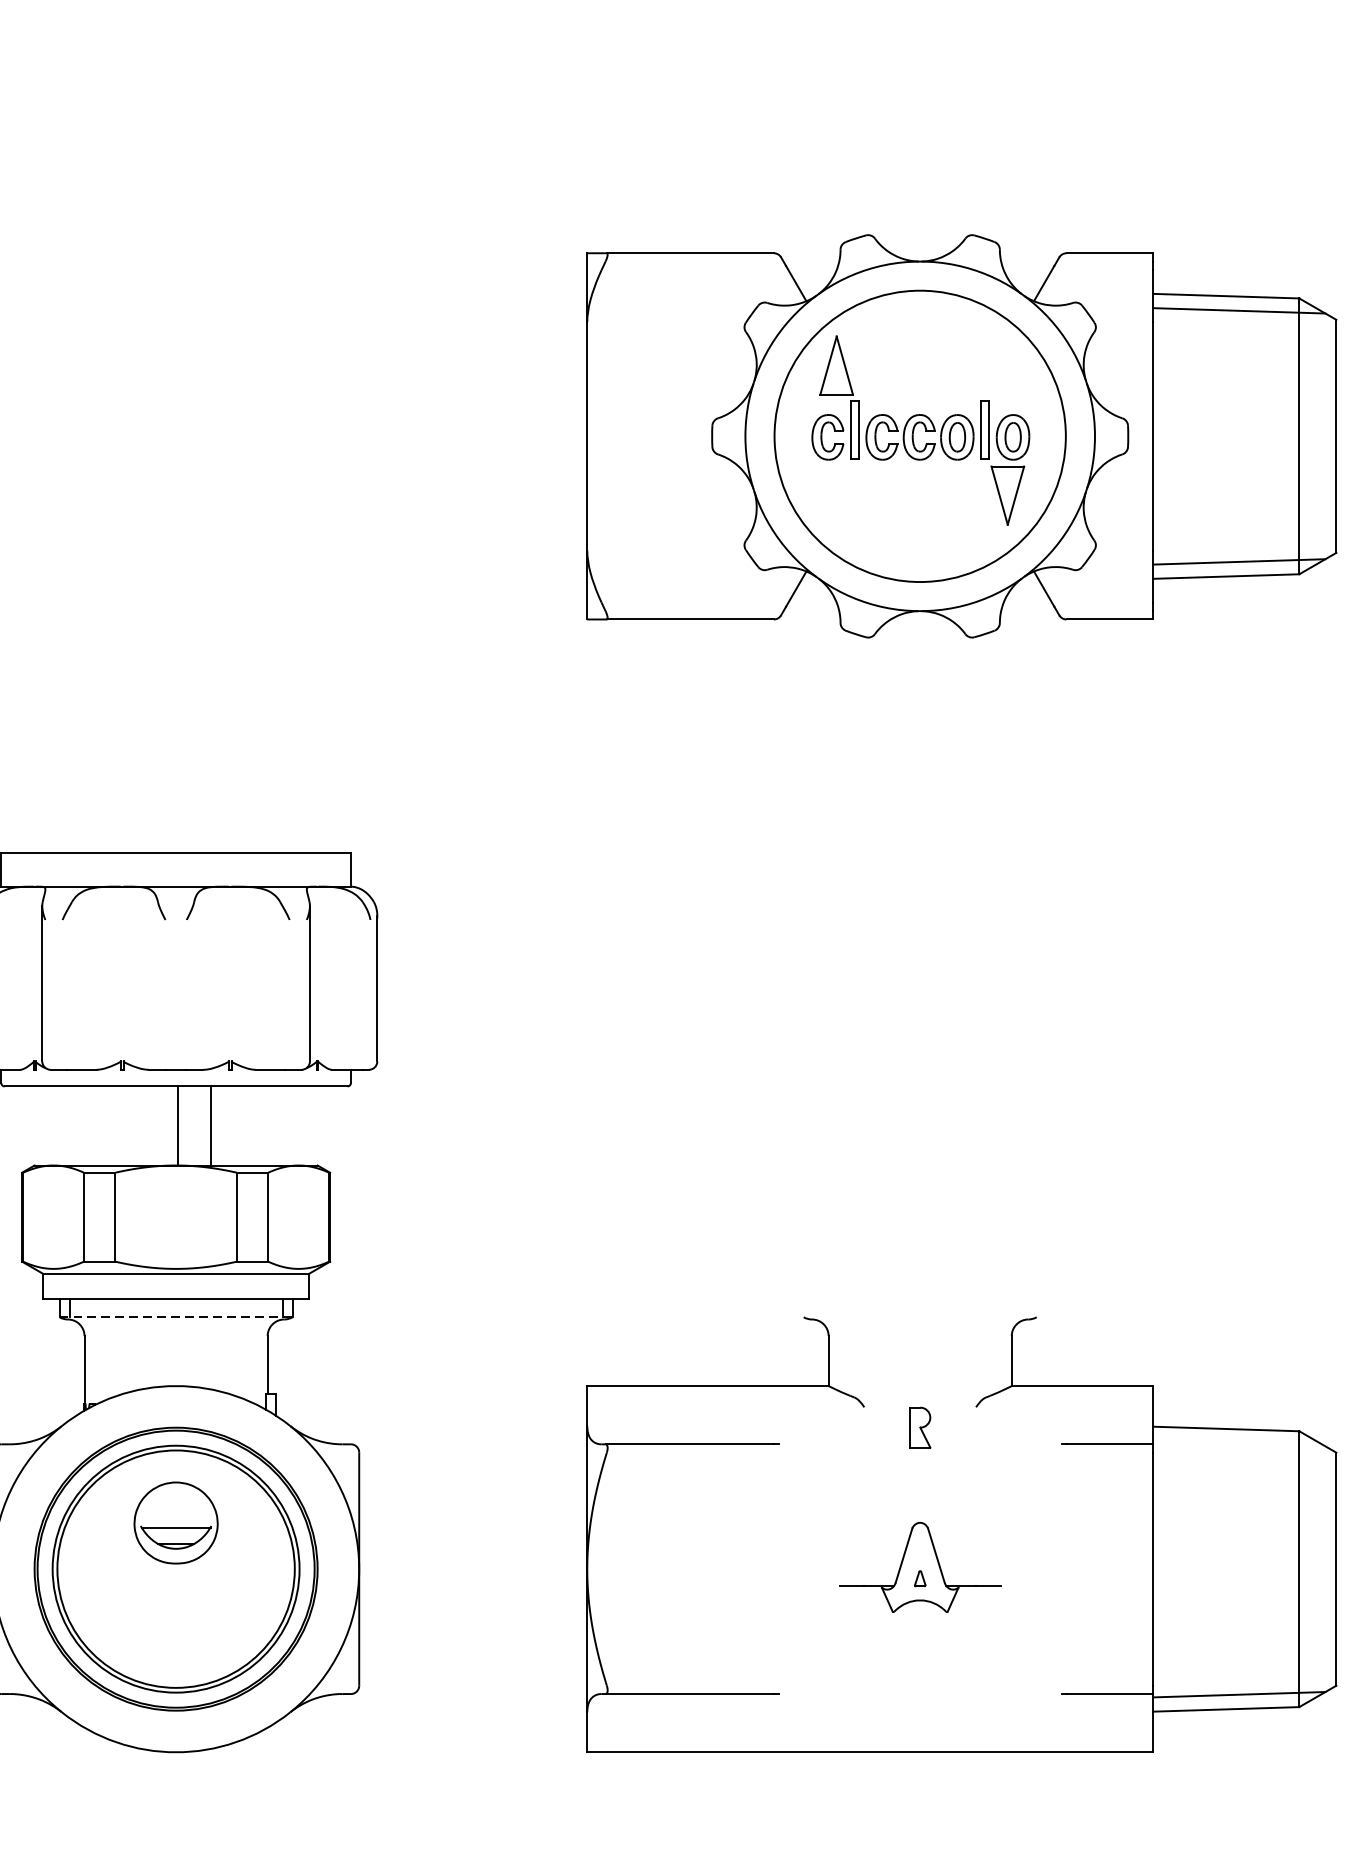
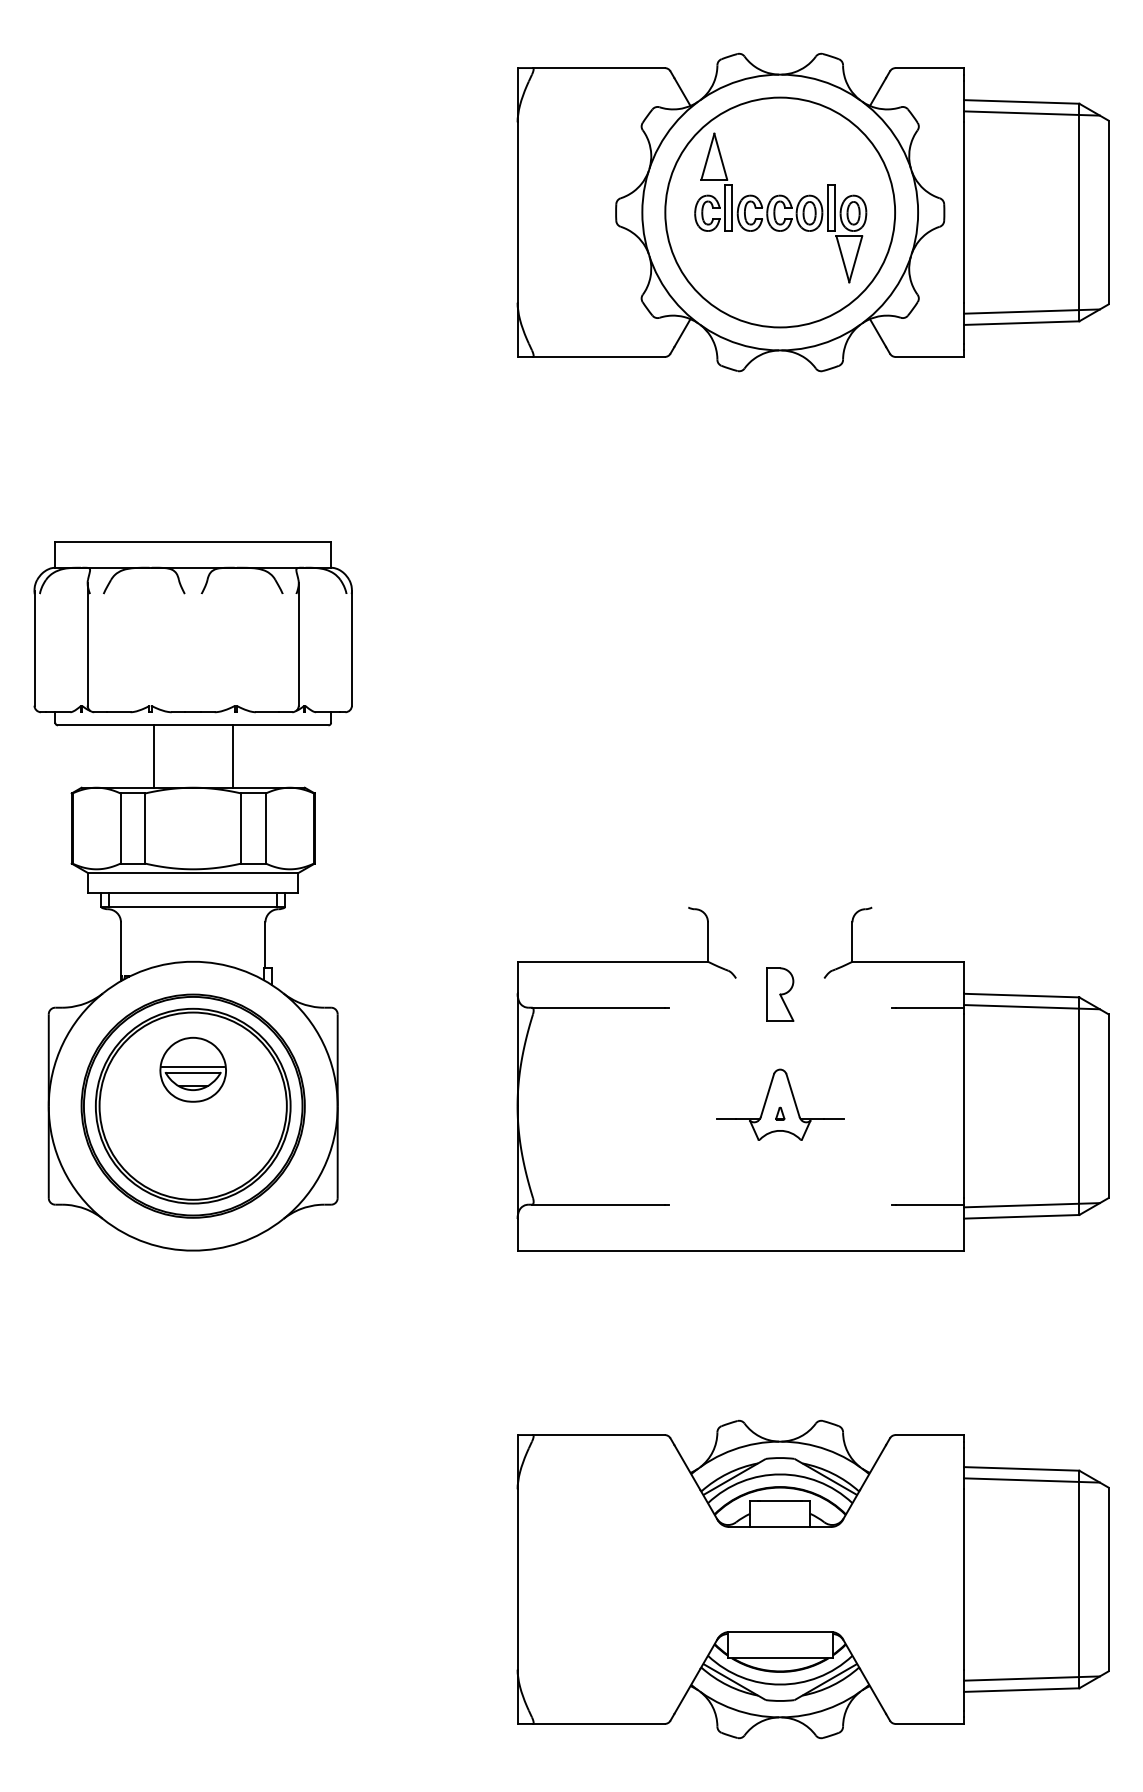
line: (177, 1125) -> (232, 756), moved
line: (210, 1125) -> (153, 756), moved
line: (176, 1317) -> (193, 907), dashed -> solid
part: (920, 1427) -> (780, 994), size x1.67
line: (1238, 1444) -> (1031, 1007), added
line: (176, 1518) -> (193, 1066), added

